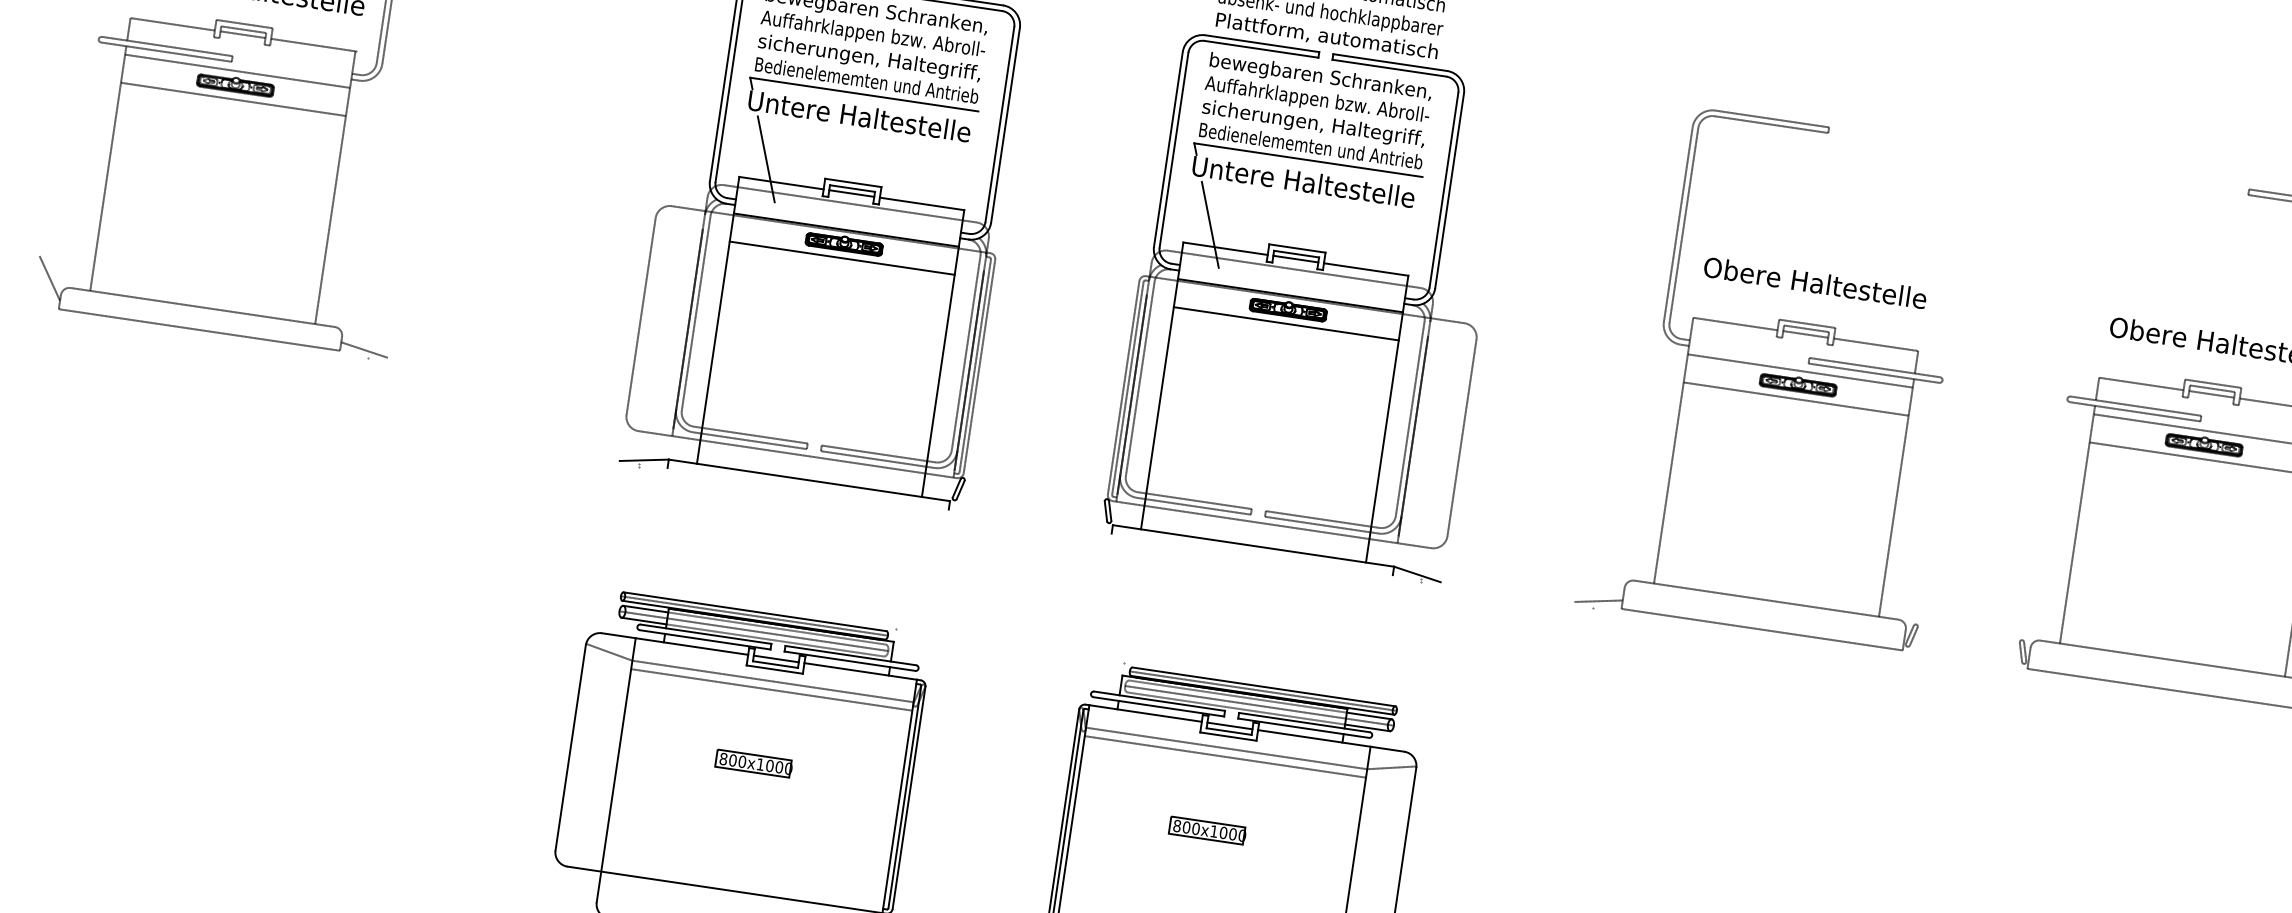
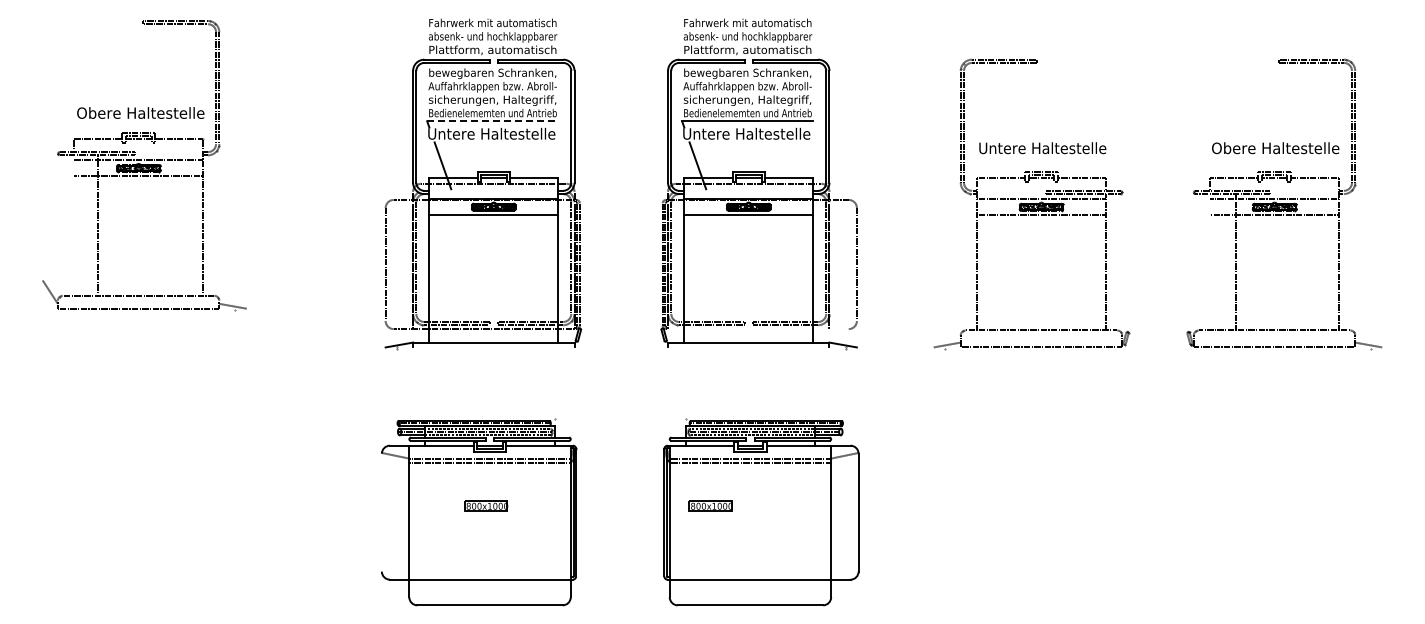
line: (865, 95) -> (493, 121), solid -> dashed
line: (109, 168) -> (98, 225), moved
text: (1811, 282) -> (1040, 148), Obere Haltestelle -> Untere Haltestelle
line: (2076, 524) -> (1235, 262), moved
line: (1273, 525) -> (758, 329), removed
line: (570, 747) -> (381, 512), removed
part: (1207, 829) -> (710, 505), moved

